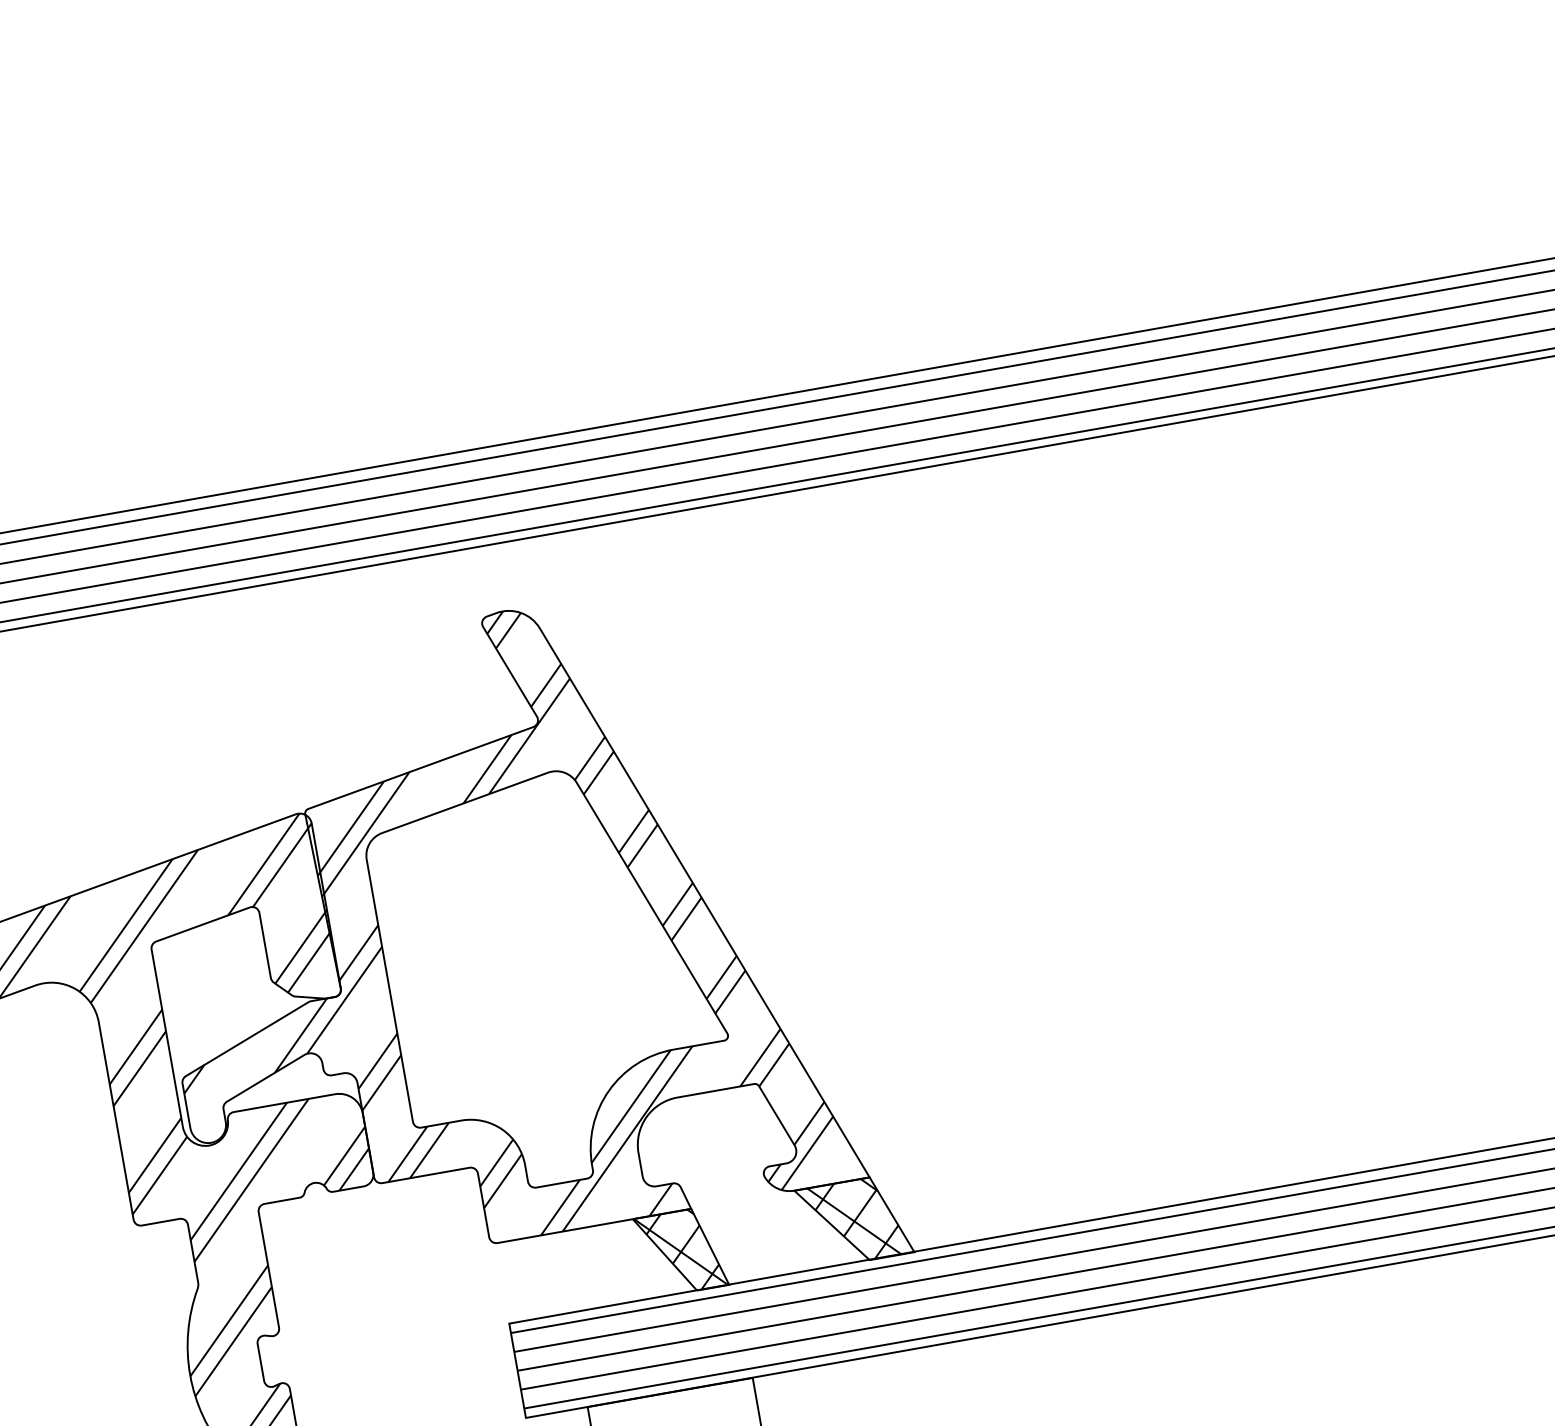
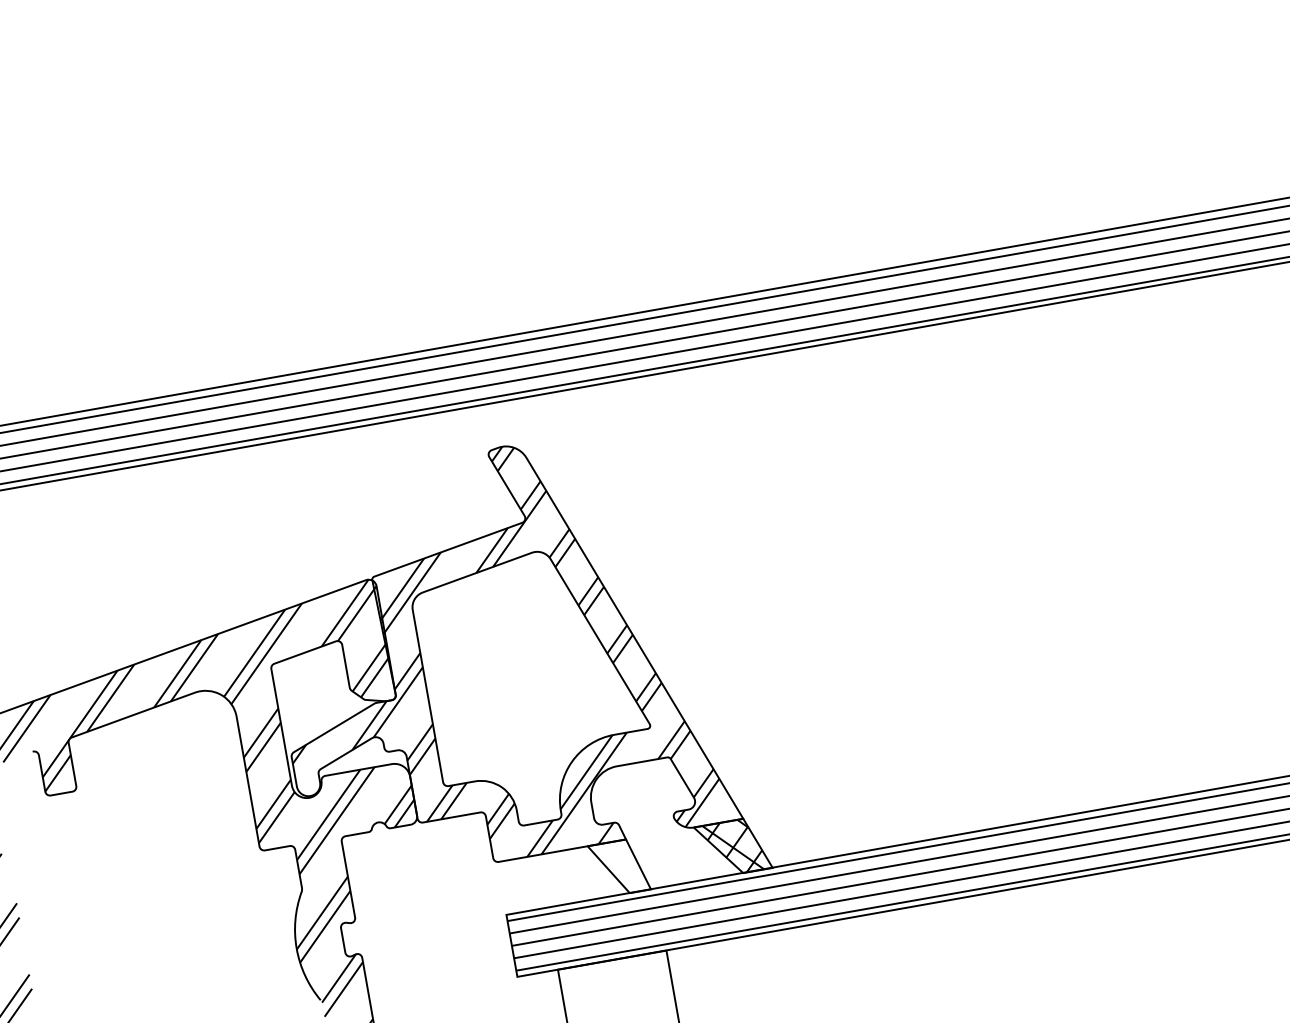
hatch: (681, 1248) -> (619, 865), removed

